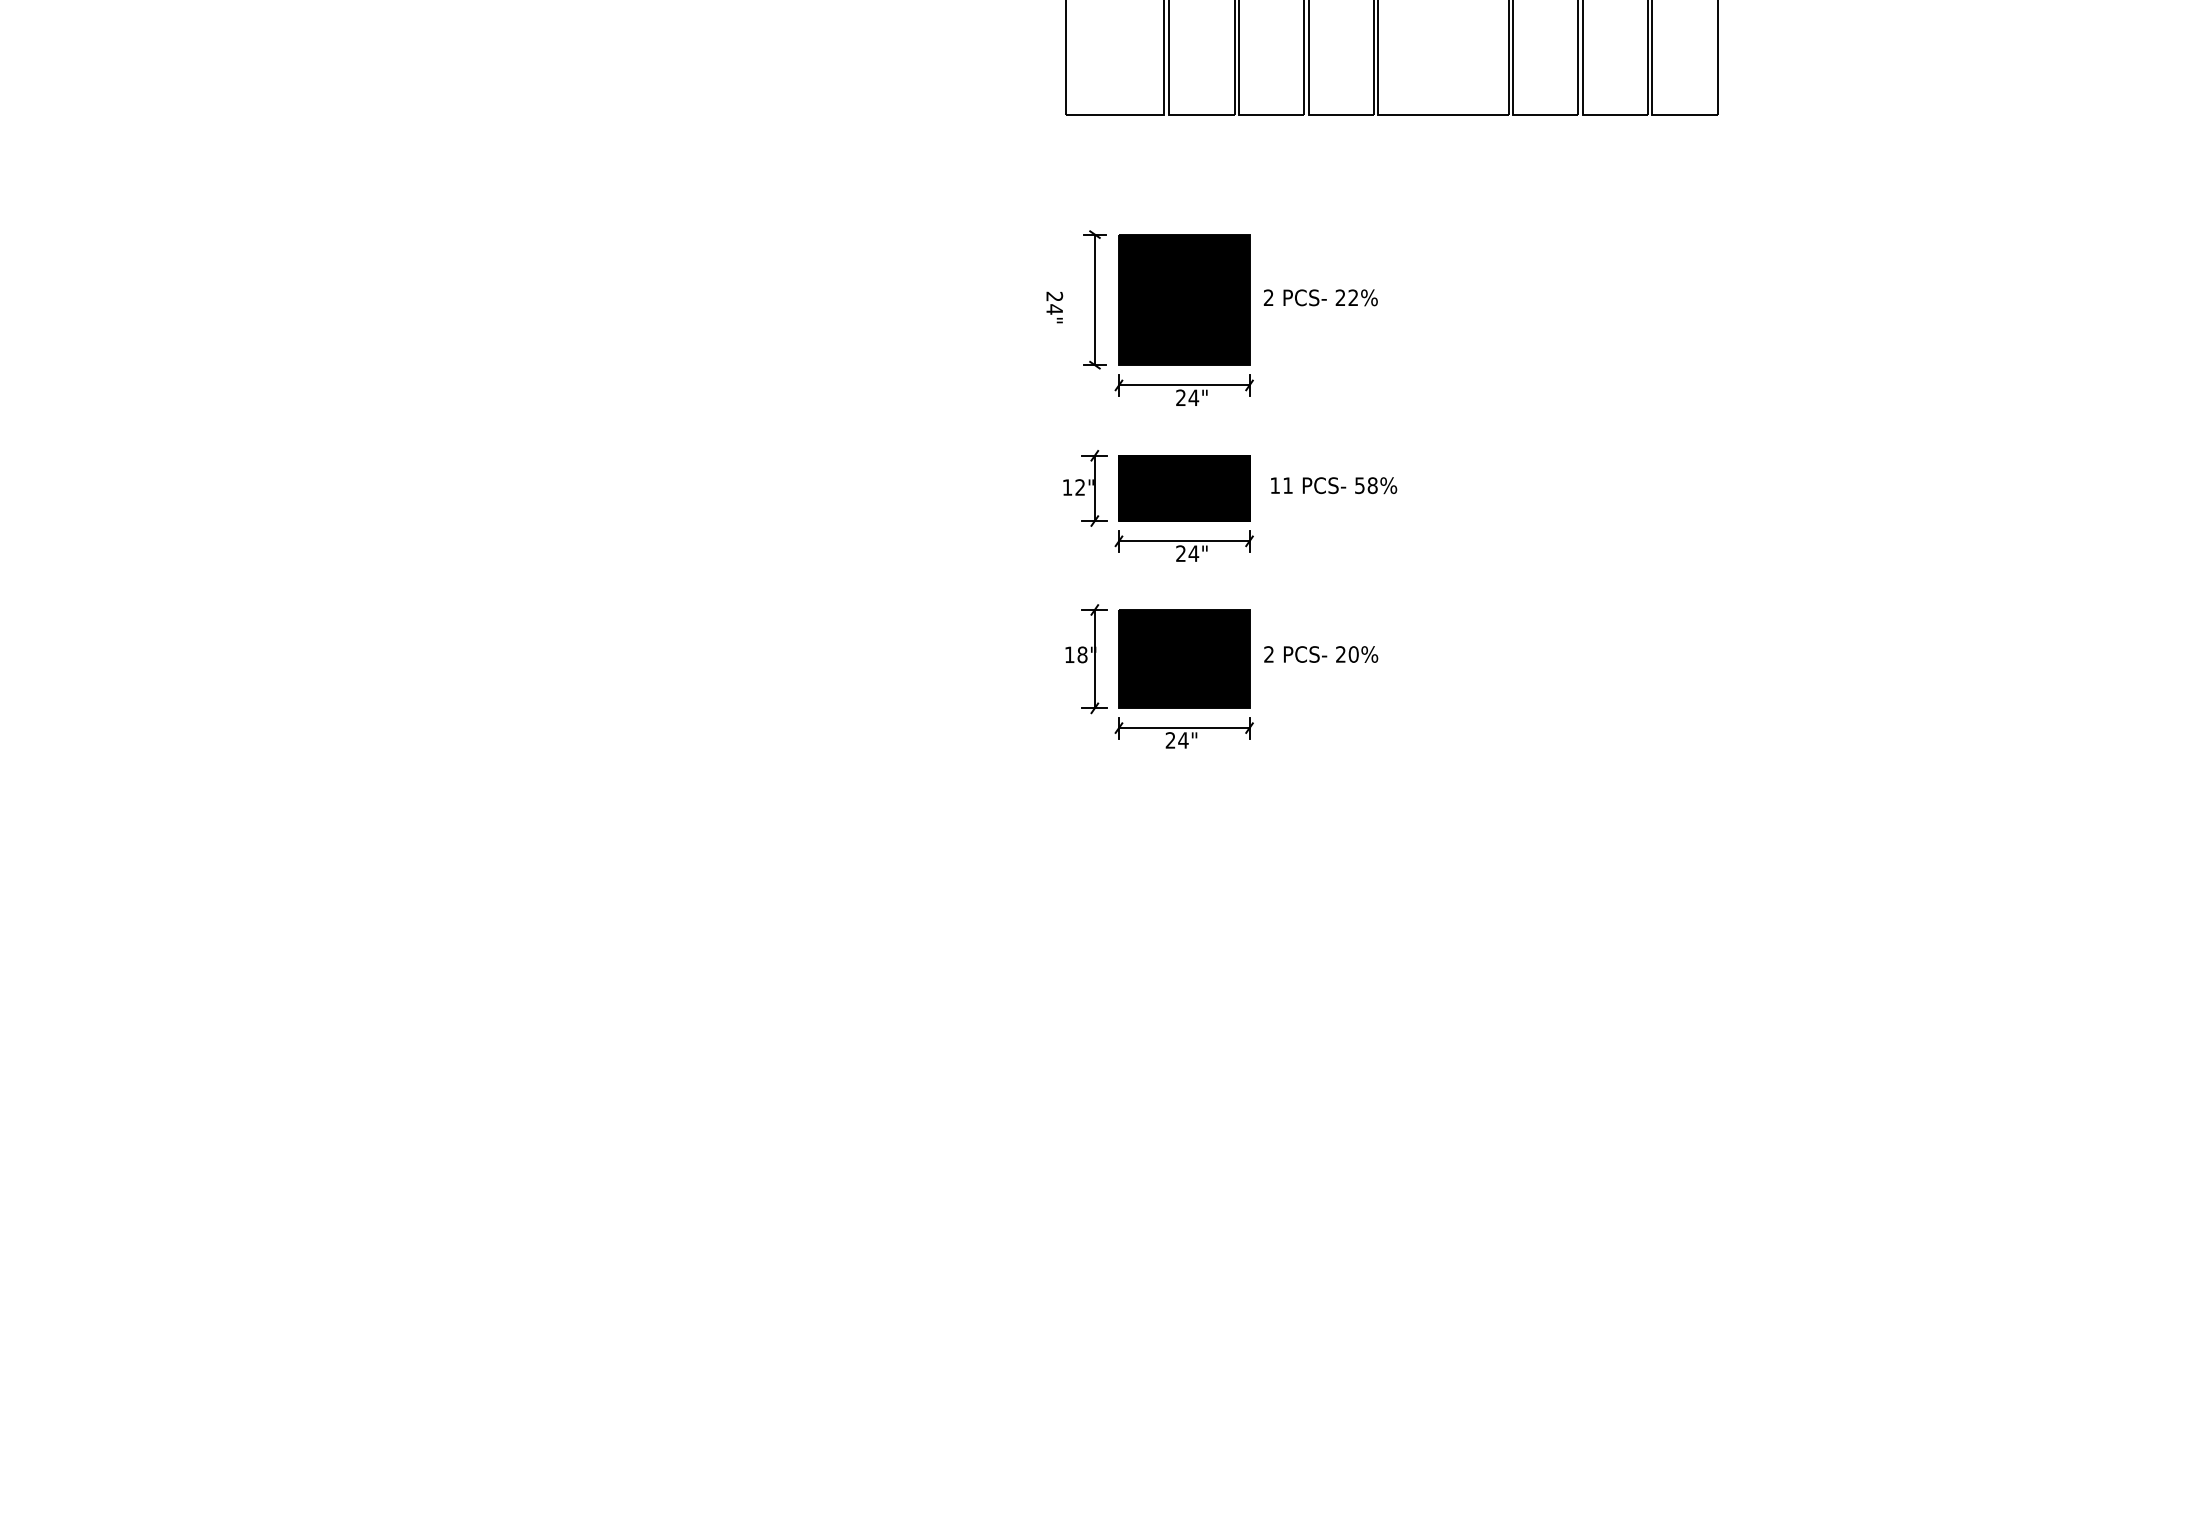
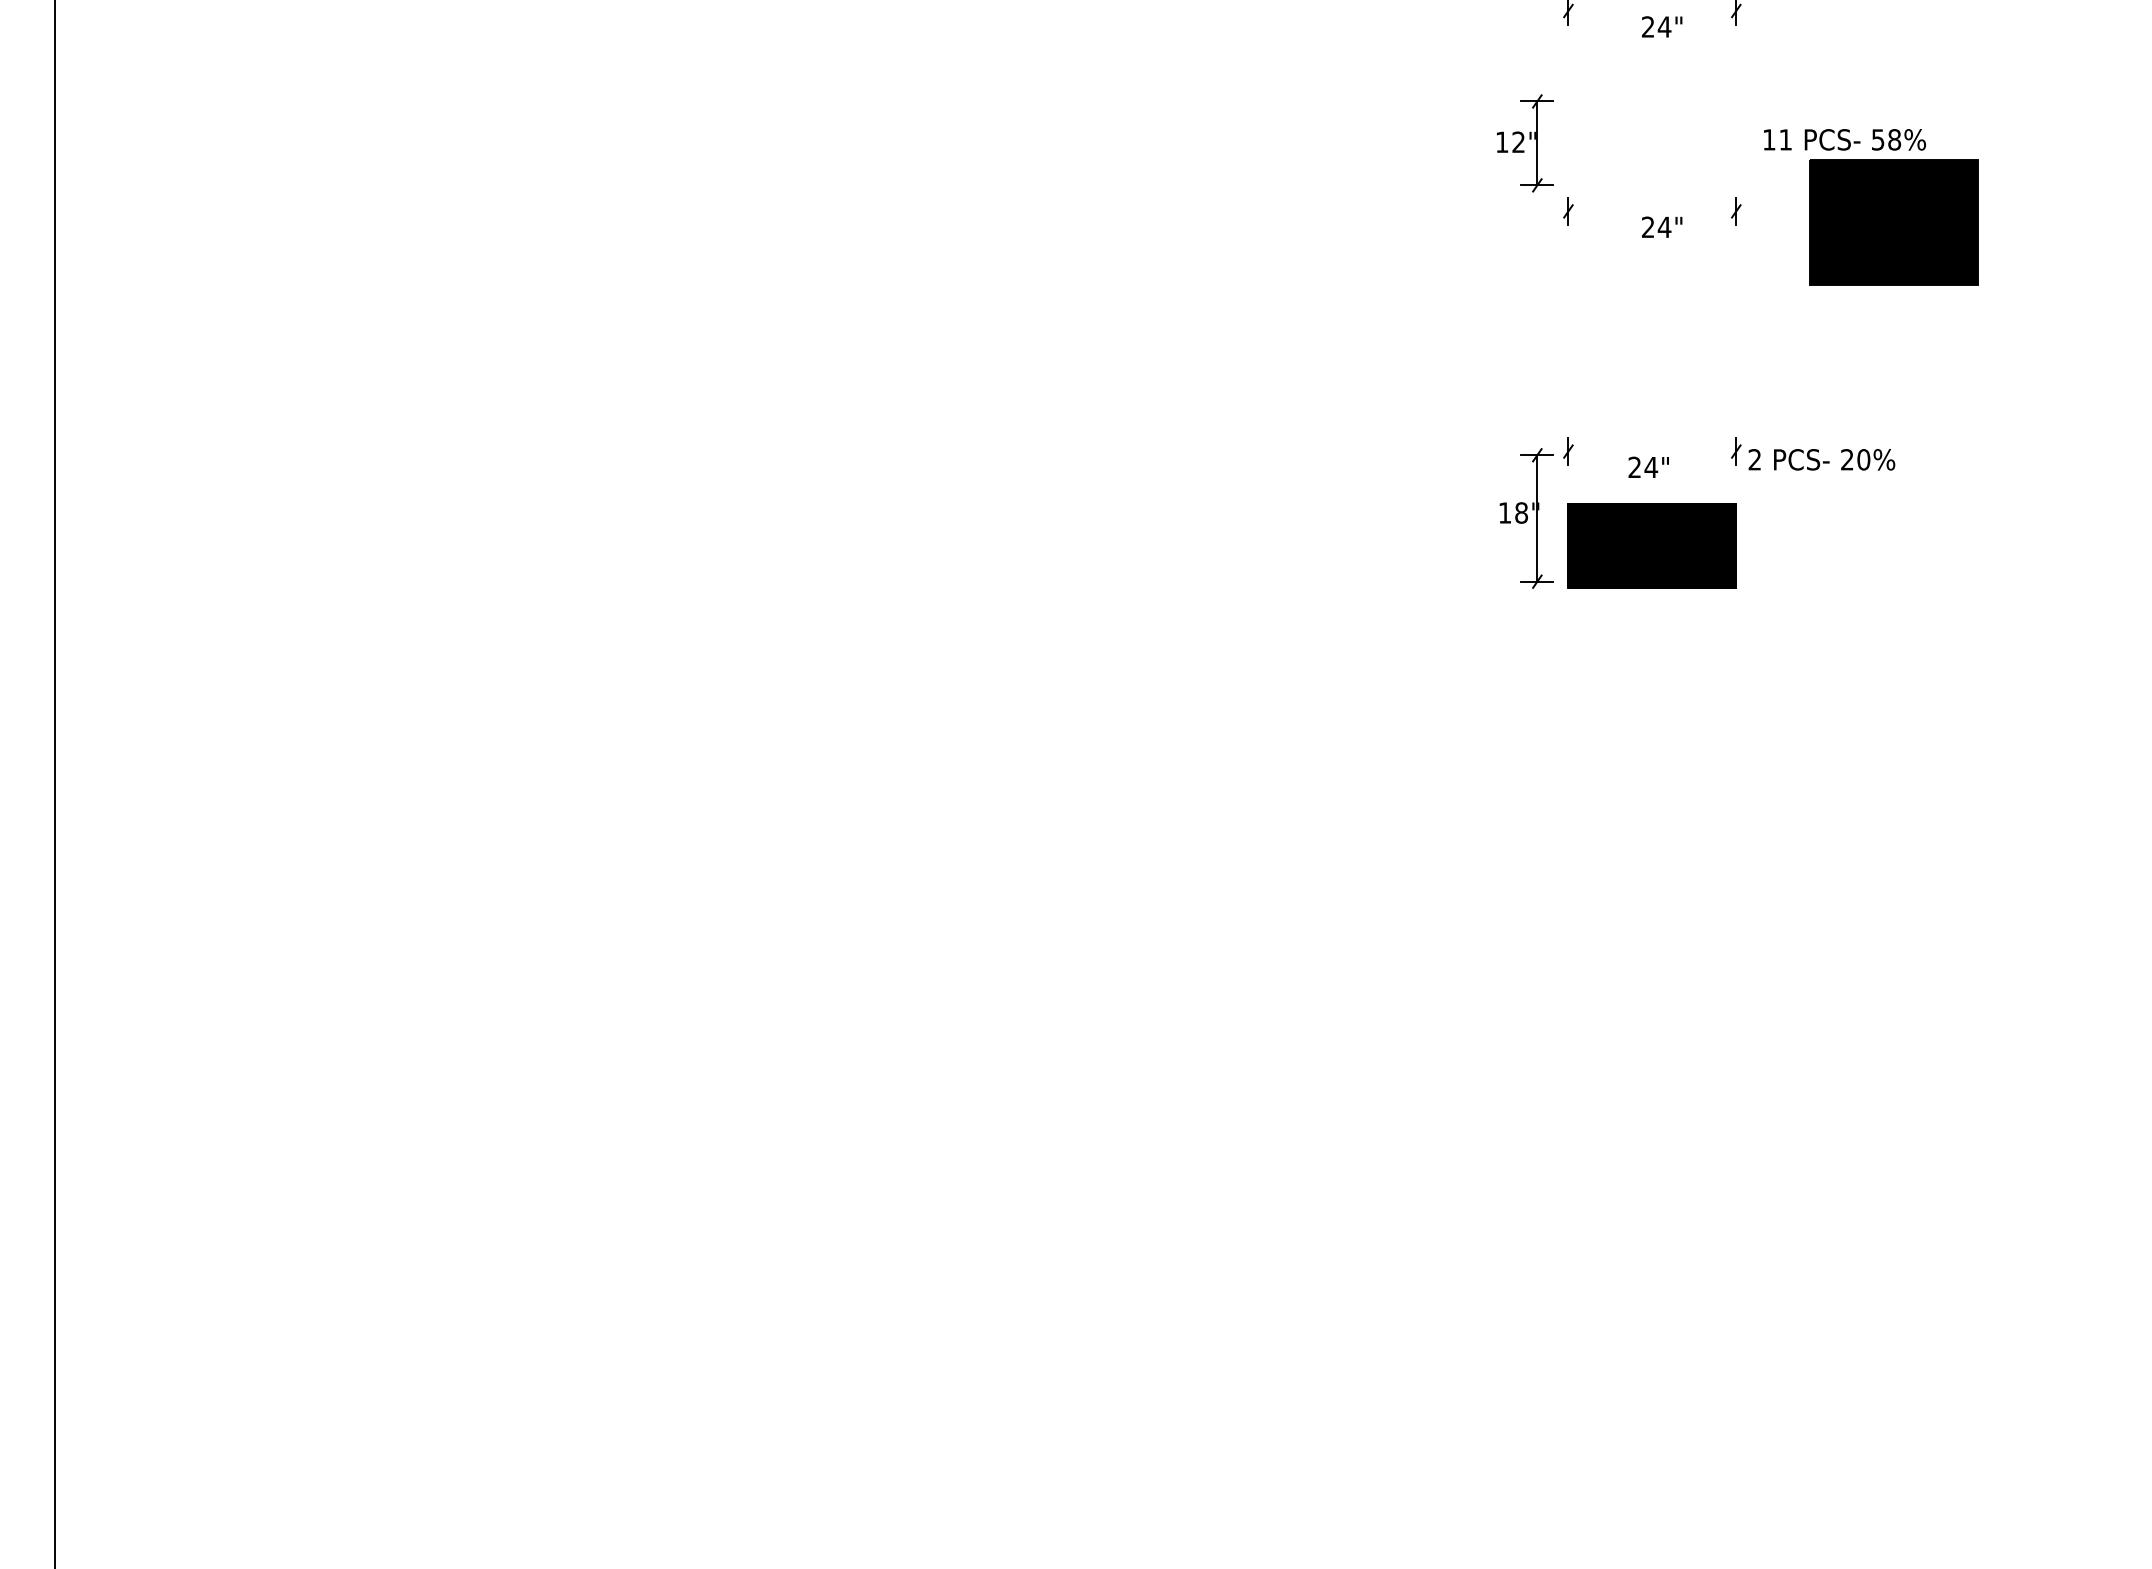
line: (1183, 385) -> (1651, 11), removed
part: (1184, 488) -> (1652, 545), moved
line: (1183, 541) -> (1651, 211), removed
text: (1321, 654) -> (1822, 459), moved
part: (1184, 658) -> (1894, 221), moved
part: (1086, 659) -> (1526, 518), moved
line: (1183, 728) -> (1651, 452), removed

